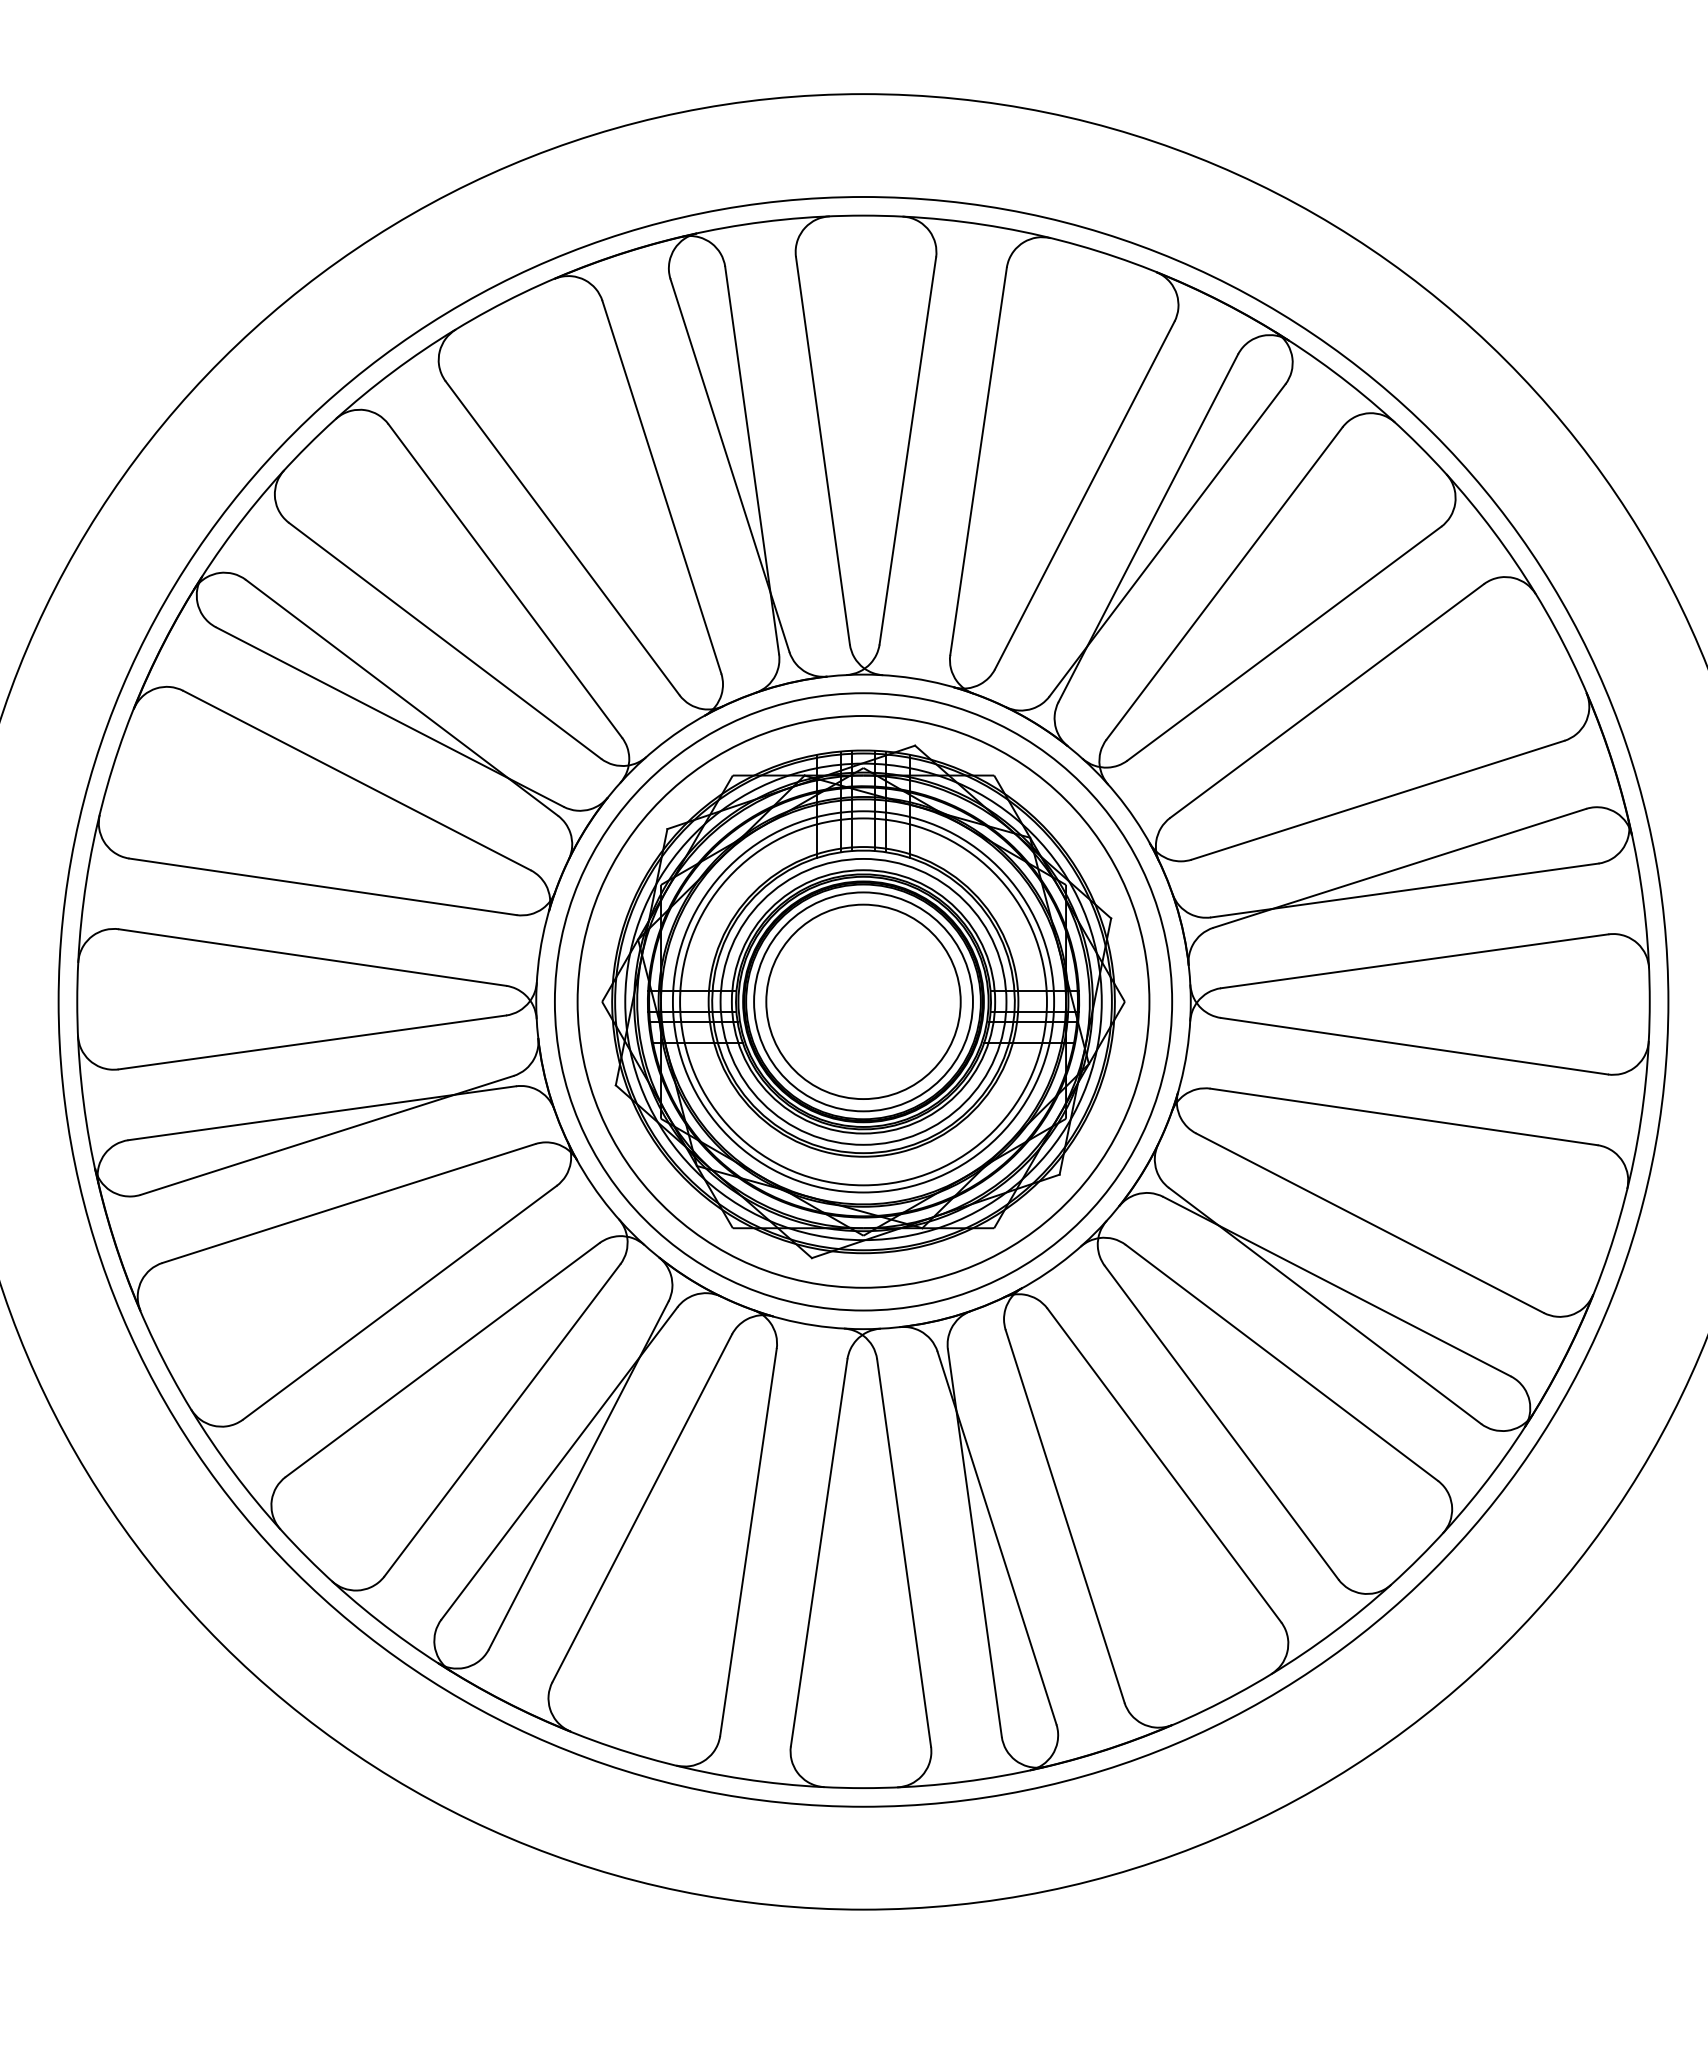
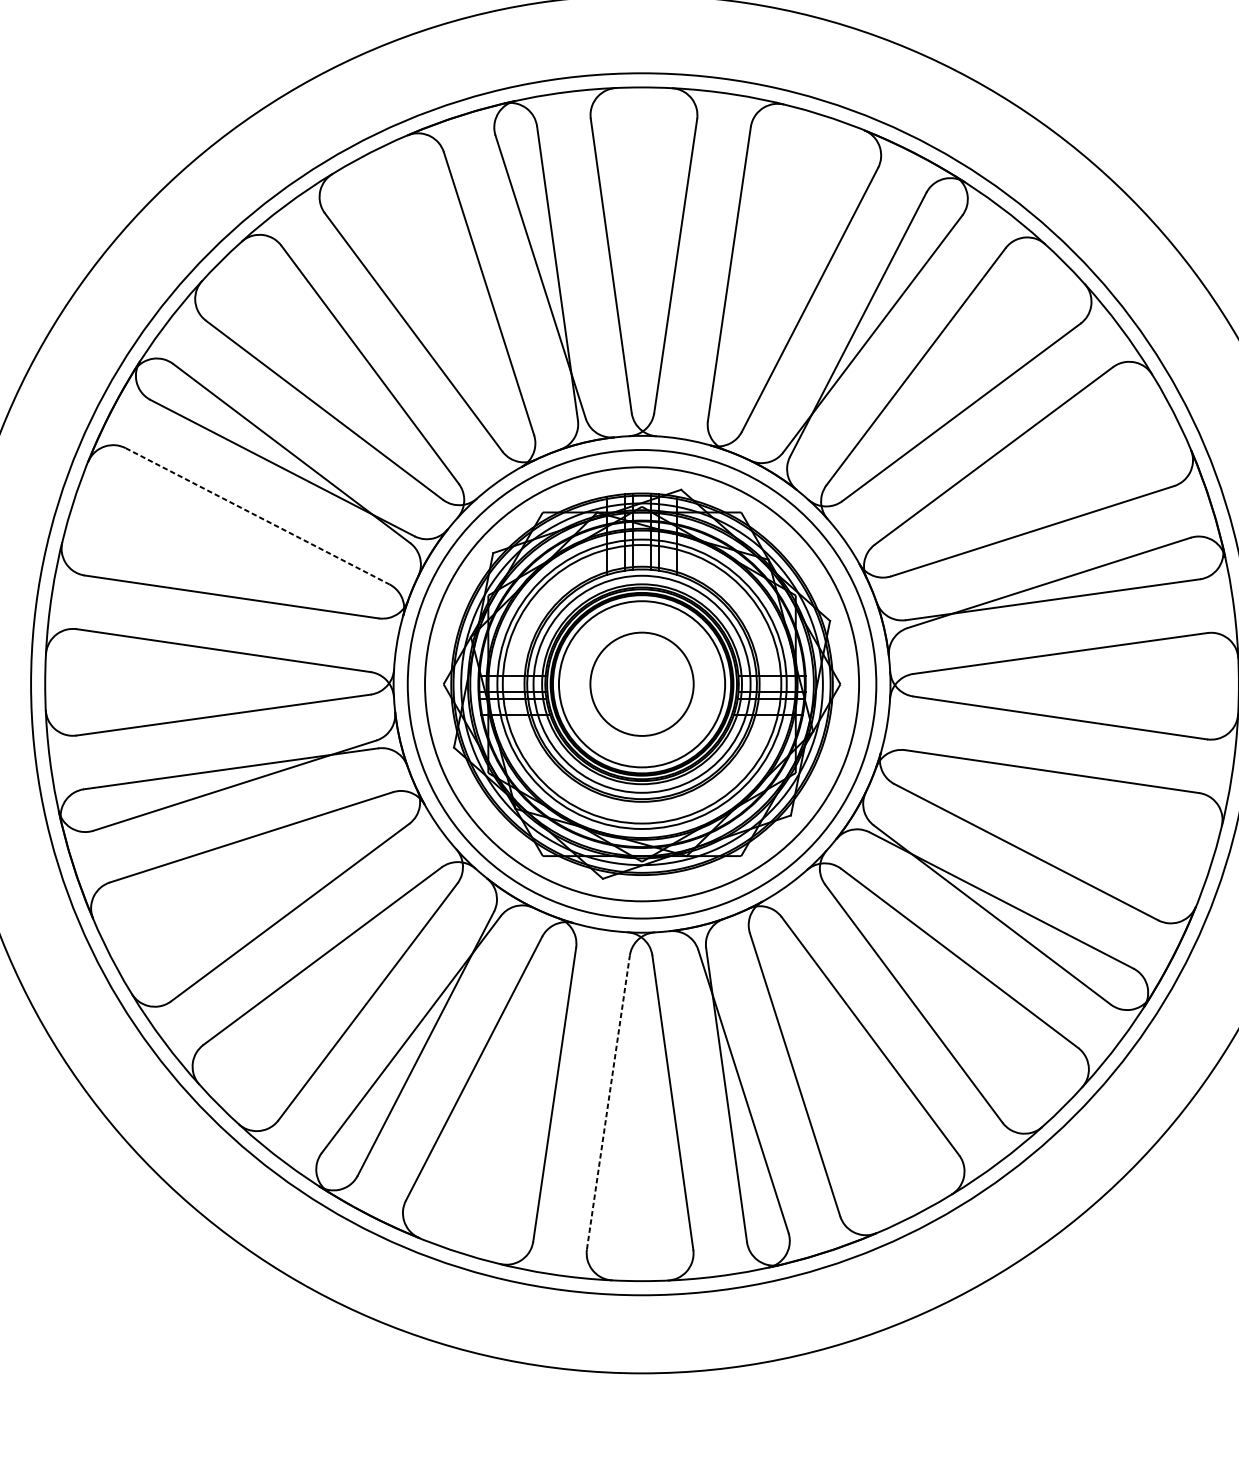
line: (357, 780) -> (257, 516), solid -> dashed
circle: (863, 1001) -> (642, 684), size x0.7
line: (819, 1552) -> (608, 1102), solid -> dashed

